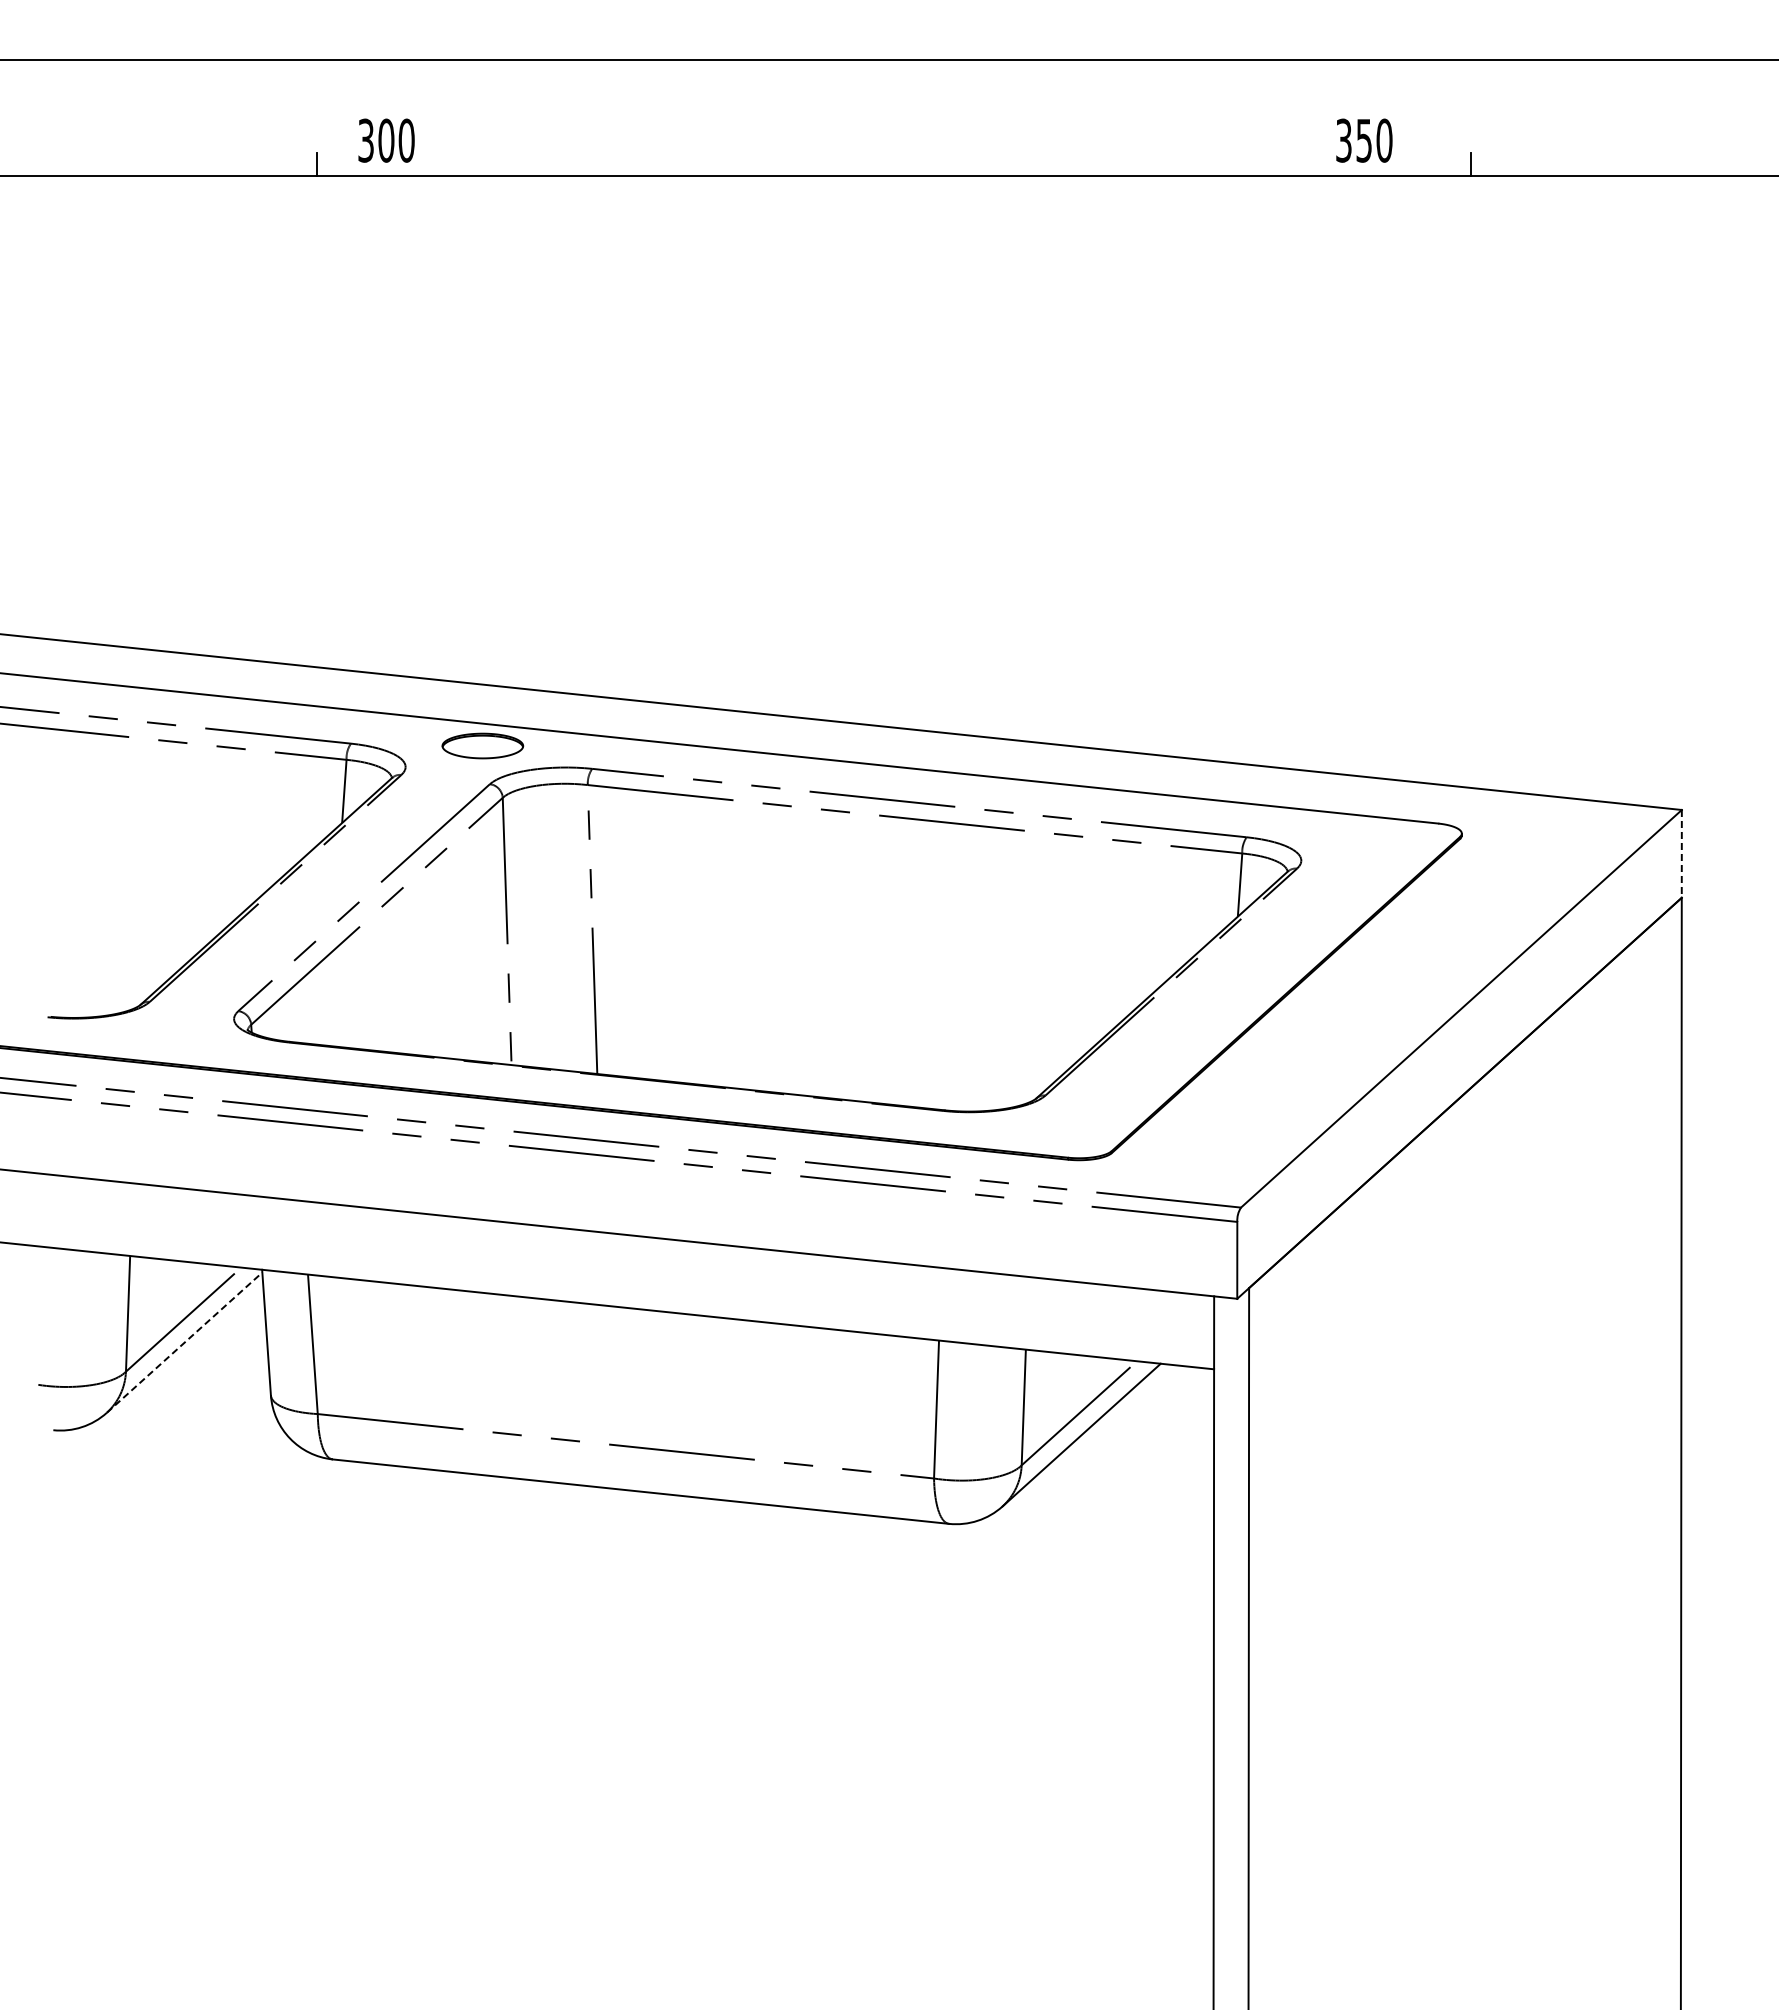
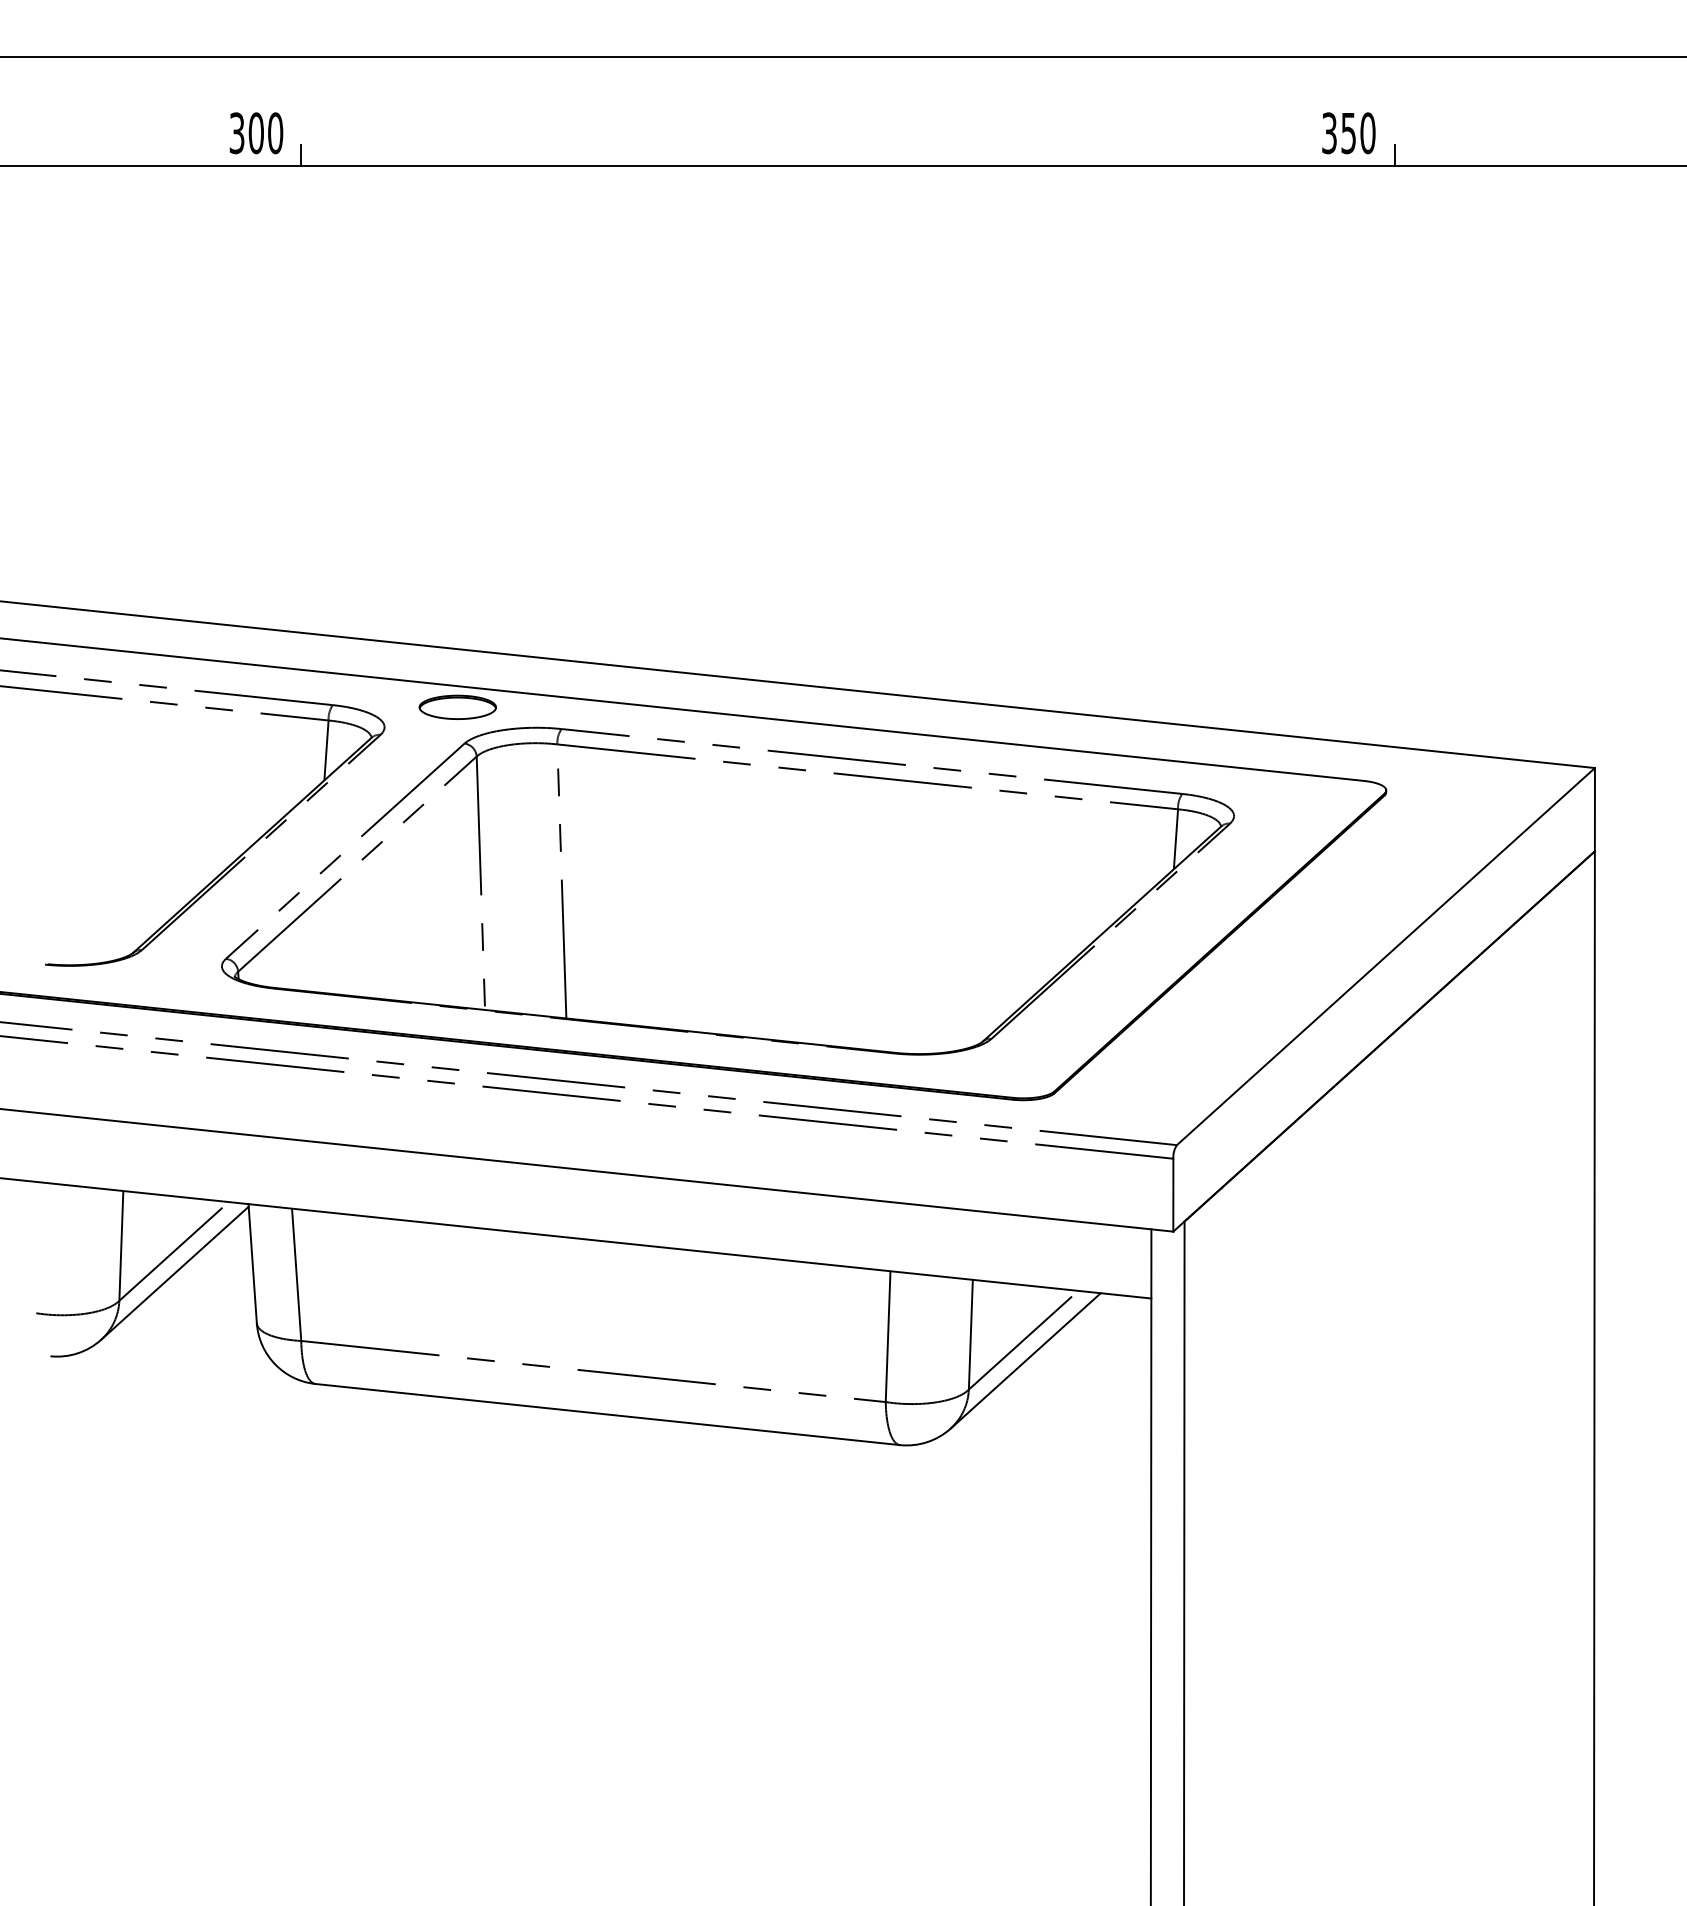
text: (386, 140) -> (256, 133), moved
text: (1364, 140) -> (1348, 133), moved
line: (1681, 853) -> (1594, 809), dashed -> solid
line: (184, 1342) -> (174, 1273), dashed -> solid

